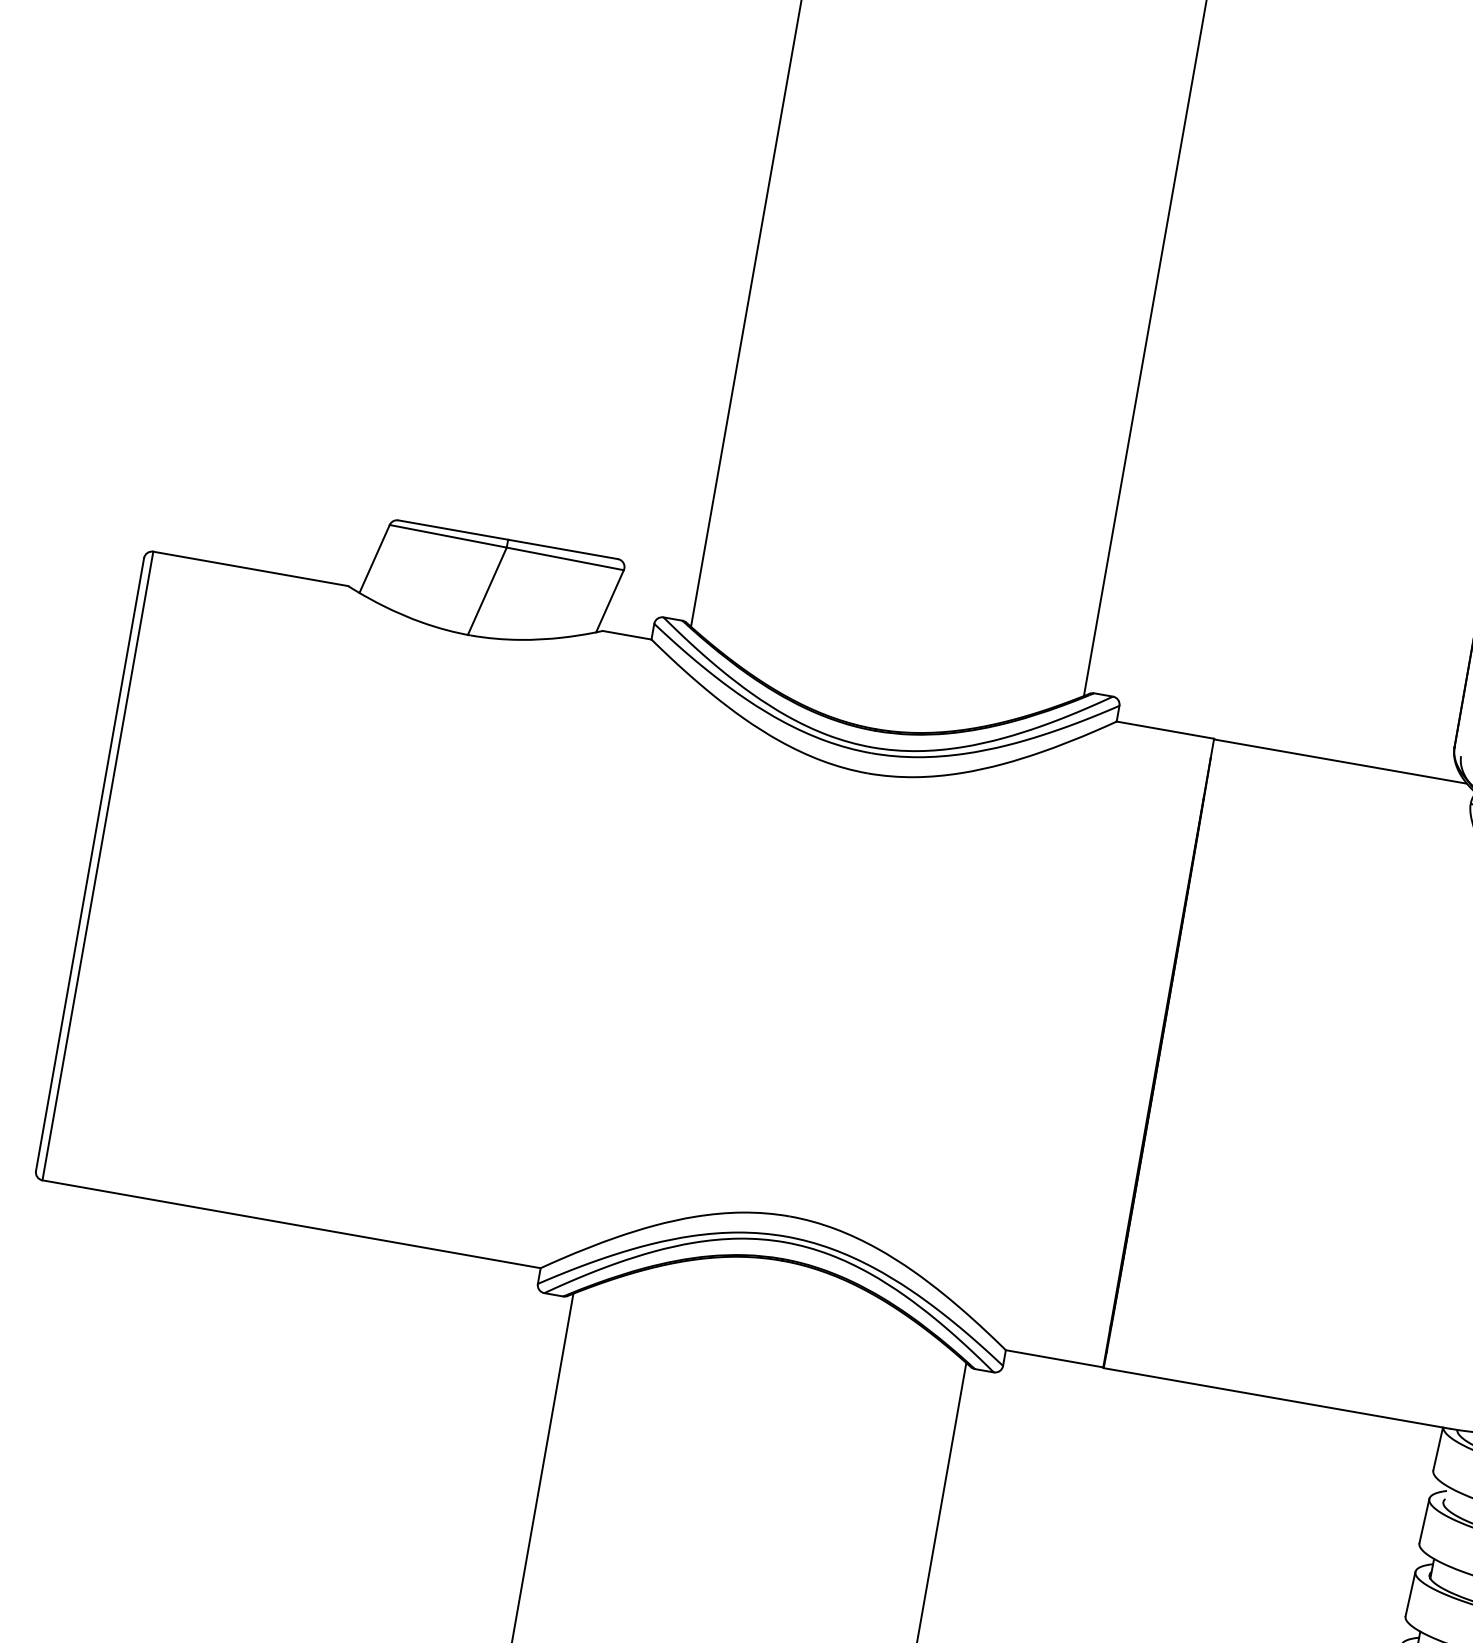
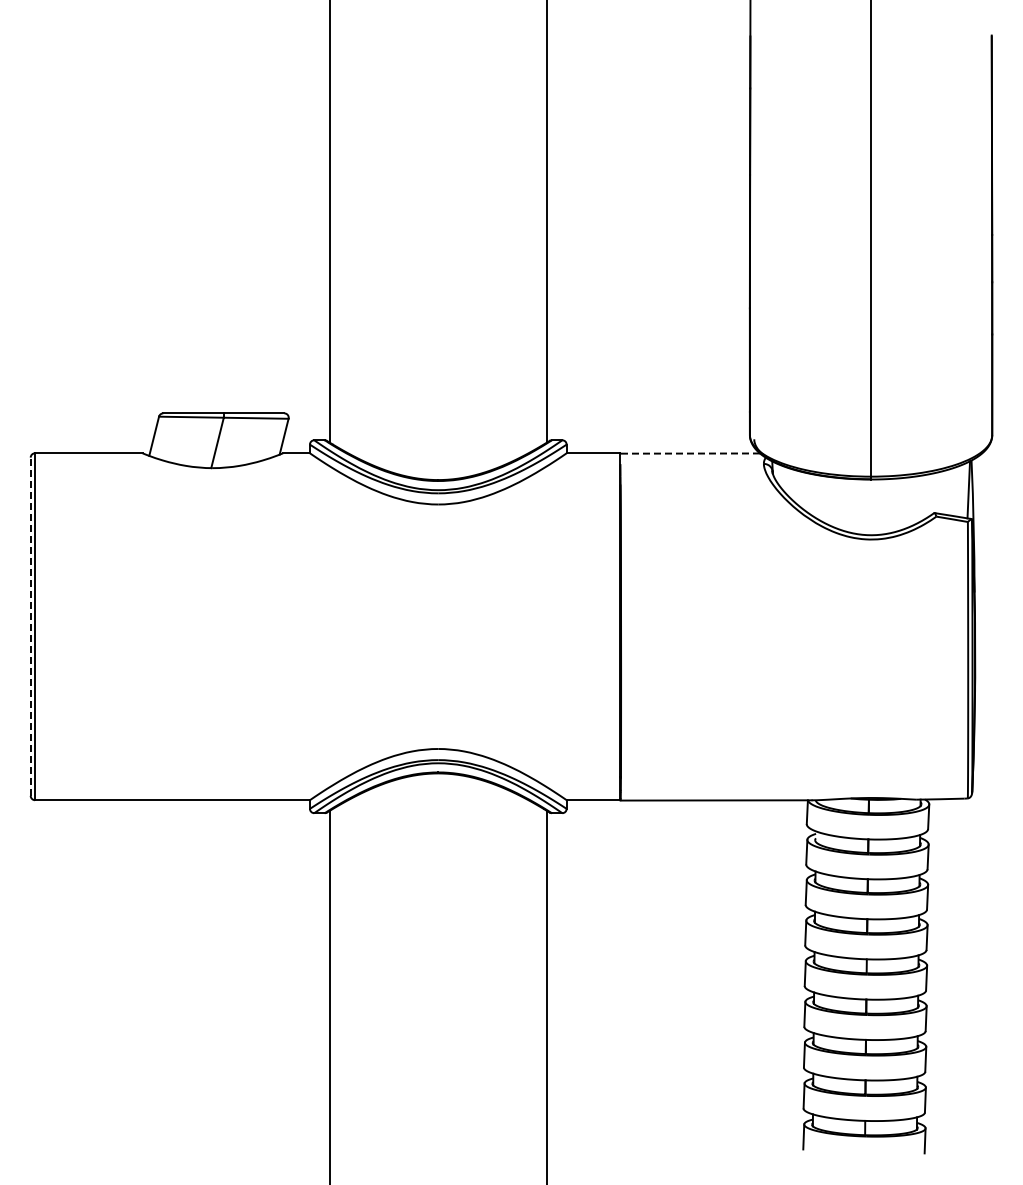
line: (1341, 761) -> (690, 453), solid -> dashed
line: (89, 864) -> (30, 626), solid -> dashed

